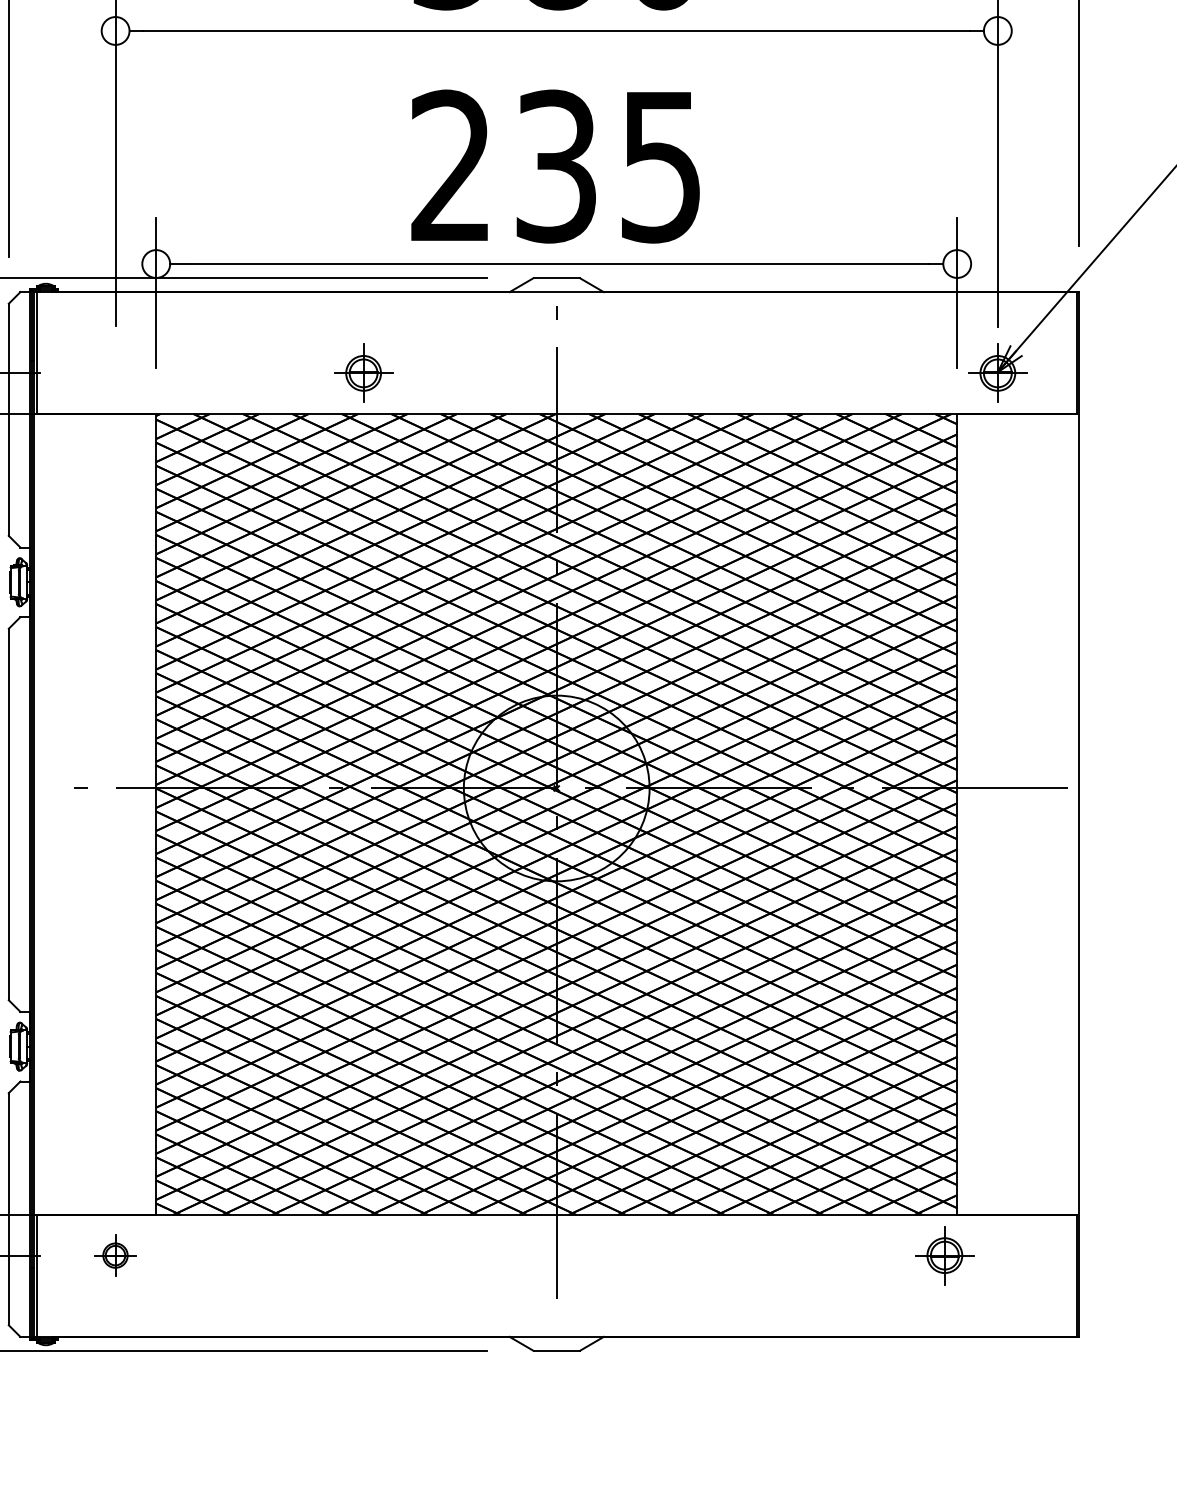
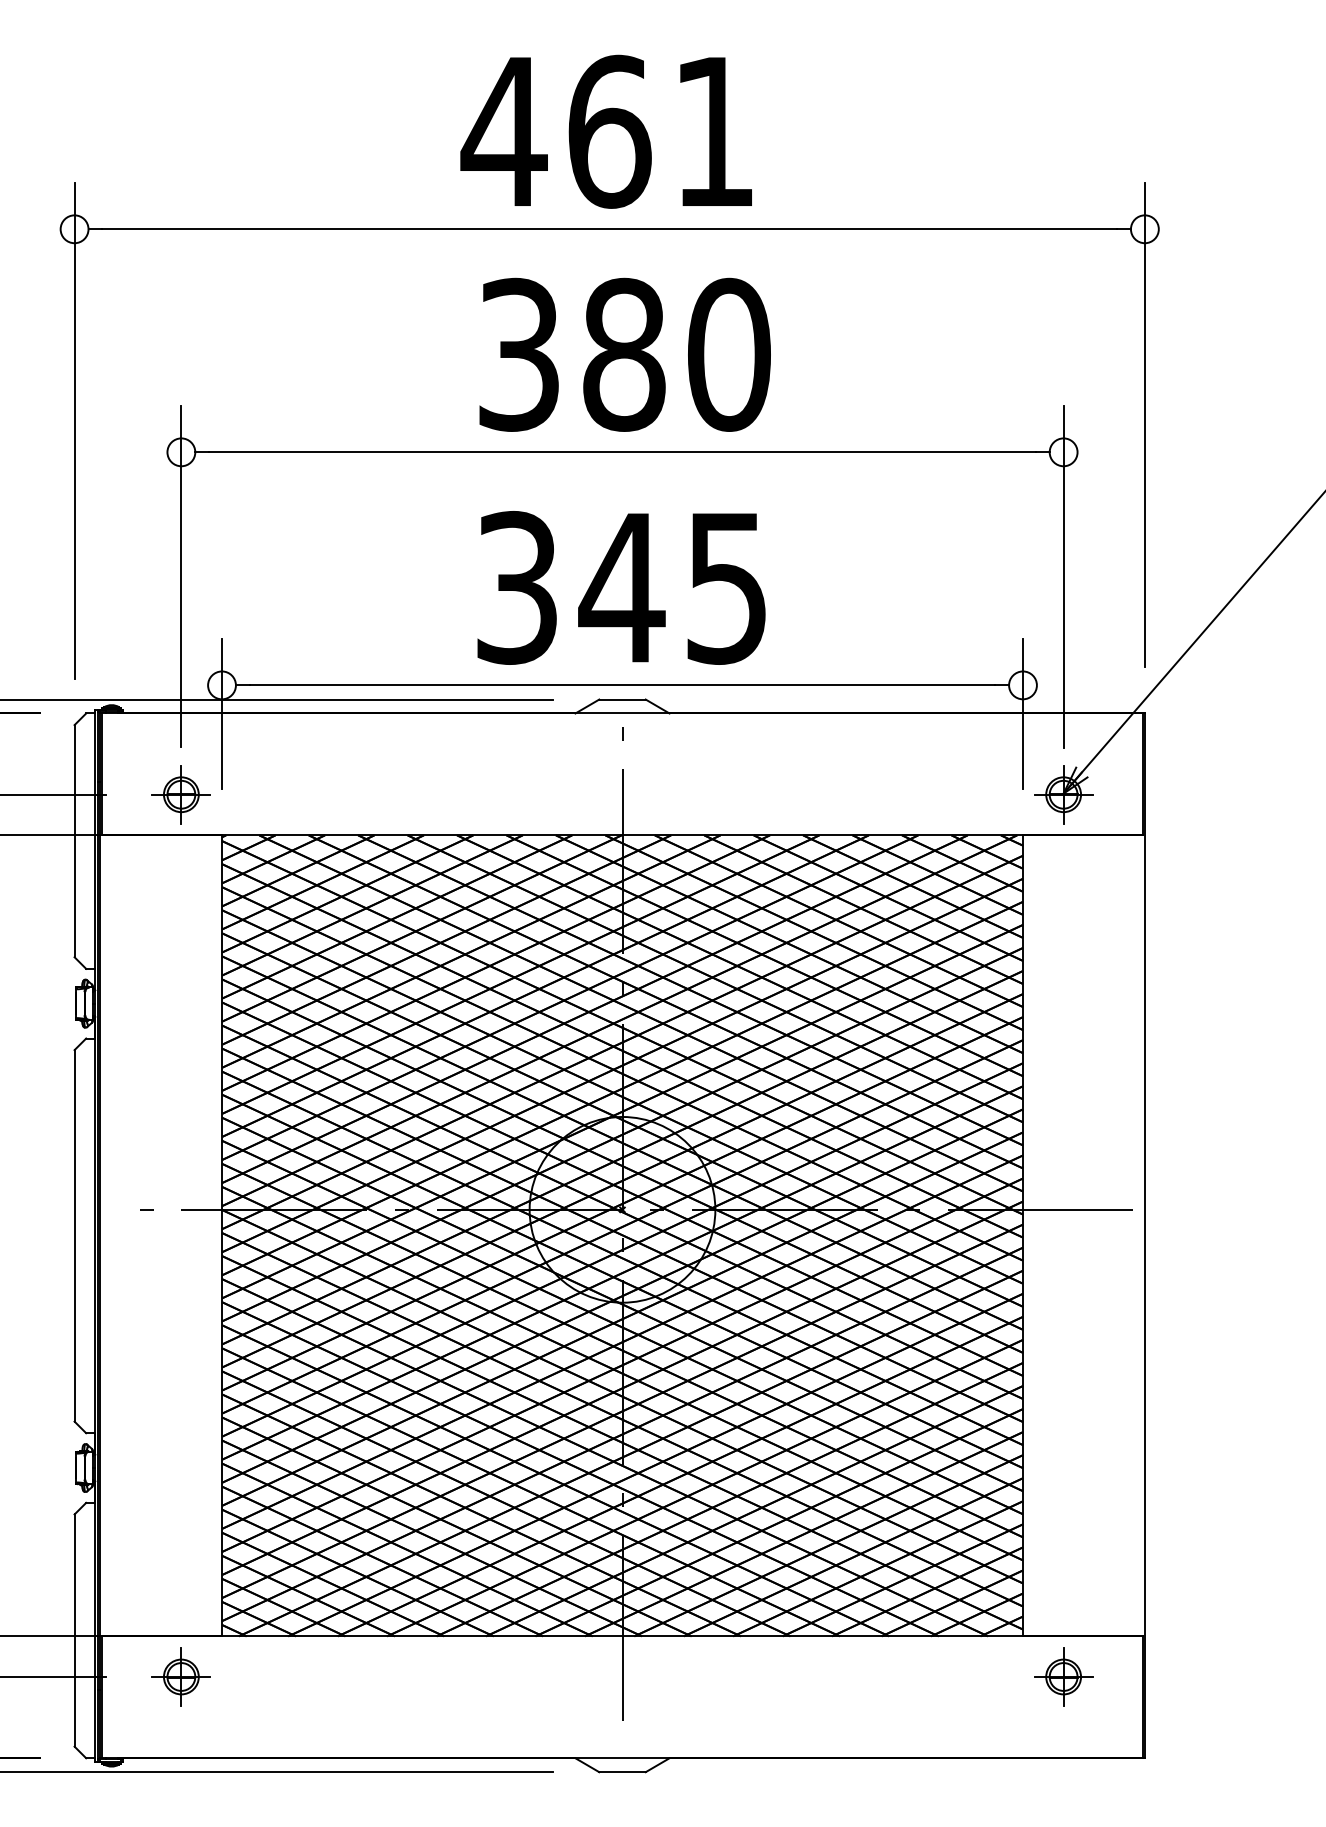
text: (505, 166) -> (571, 587), 235 -> 345
part: (362, 373) -> (180, 794), moved
part: (114, 1255) -> (180, 1676), size x1.43
part: (944, 1255) -> (1063, 1676), moved

